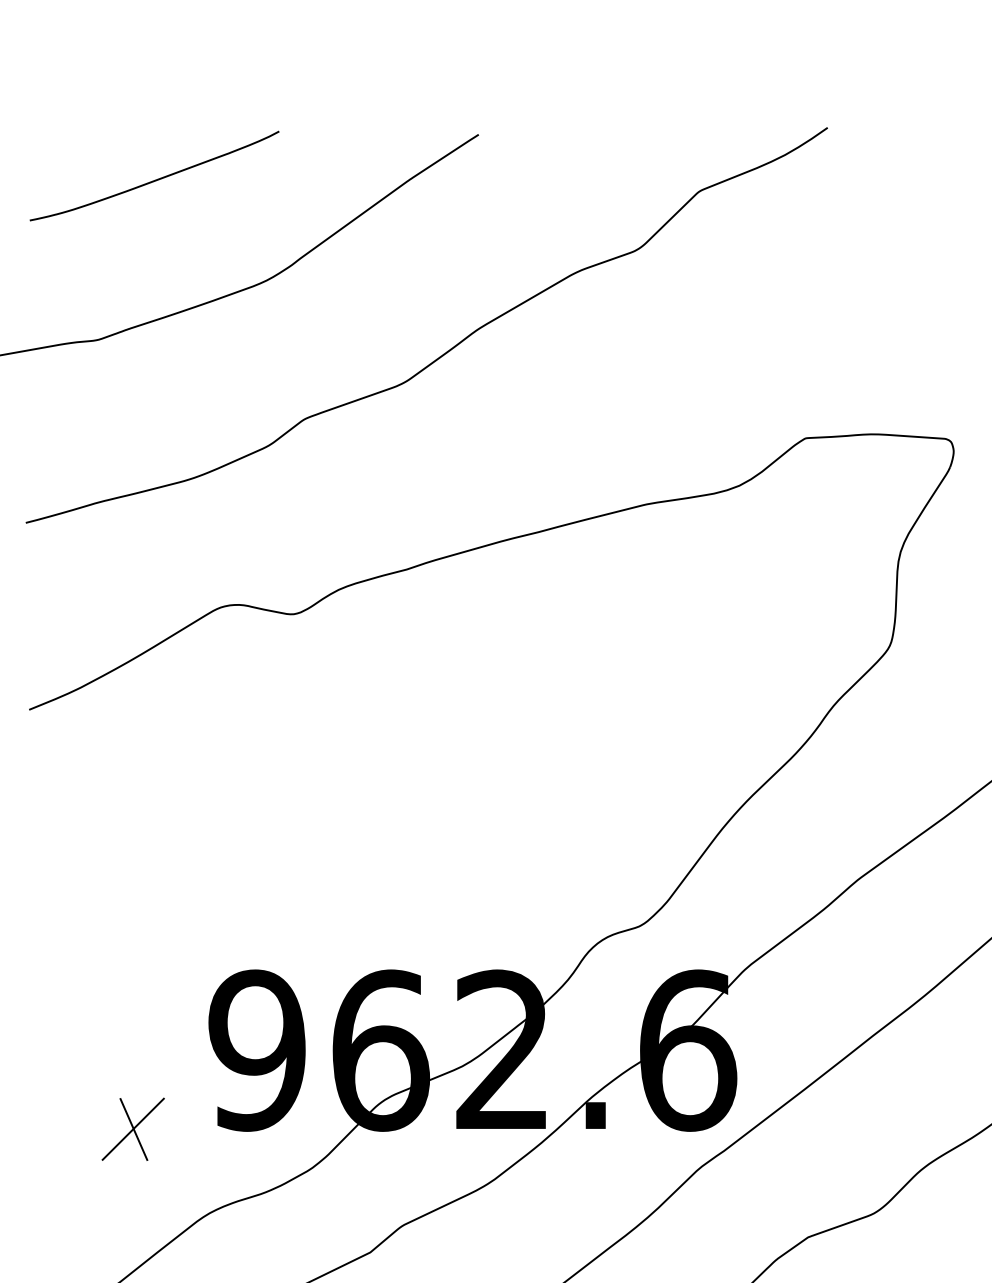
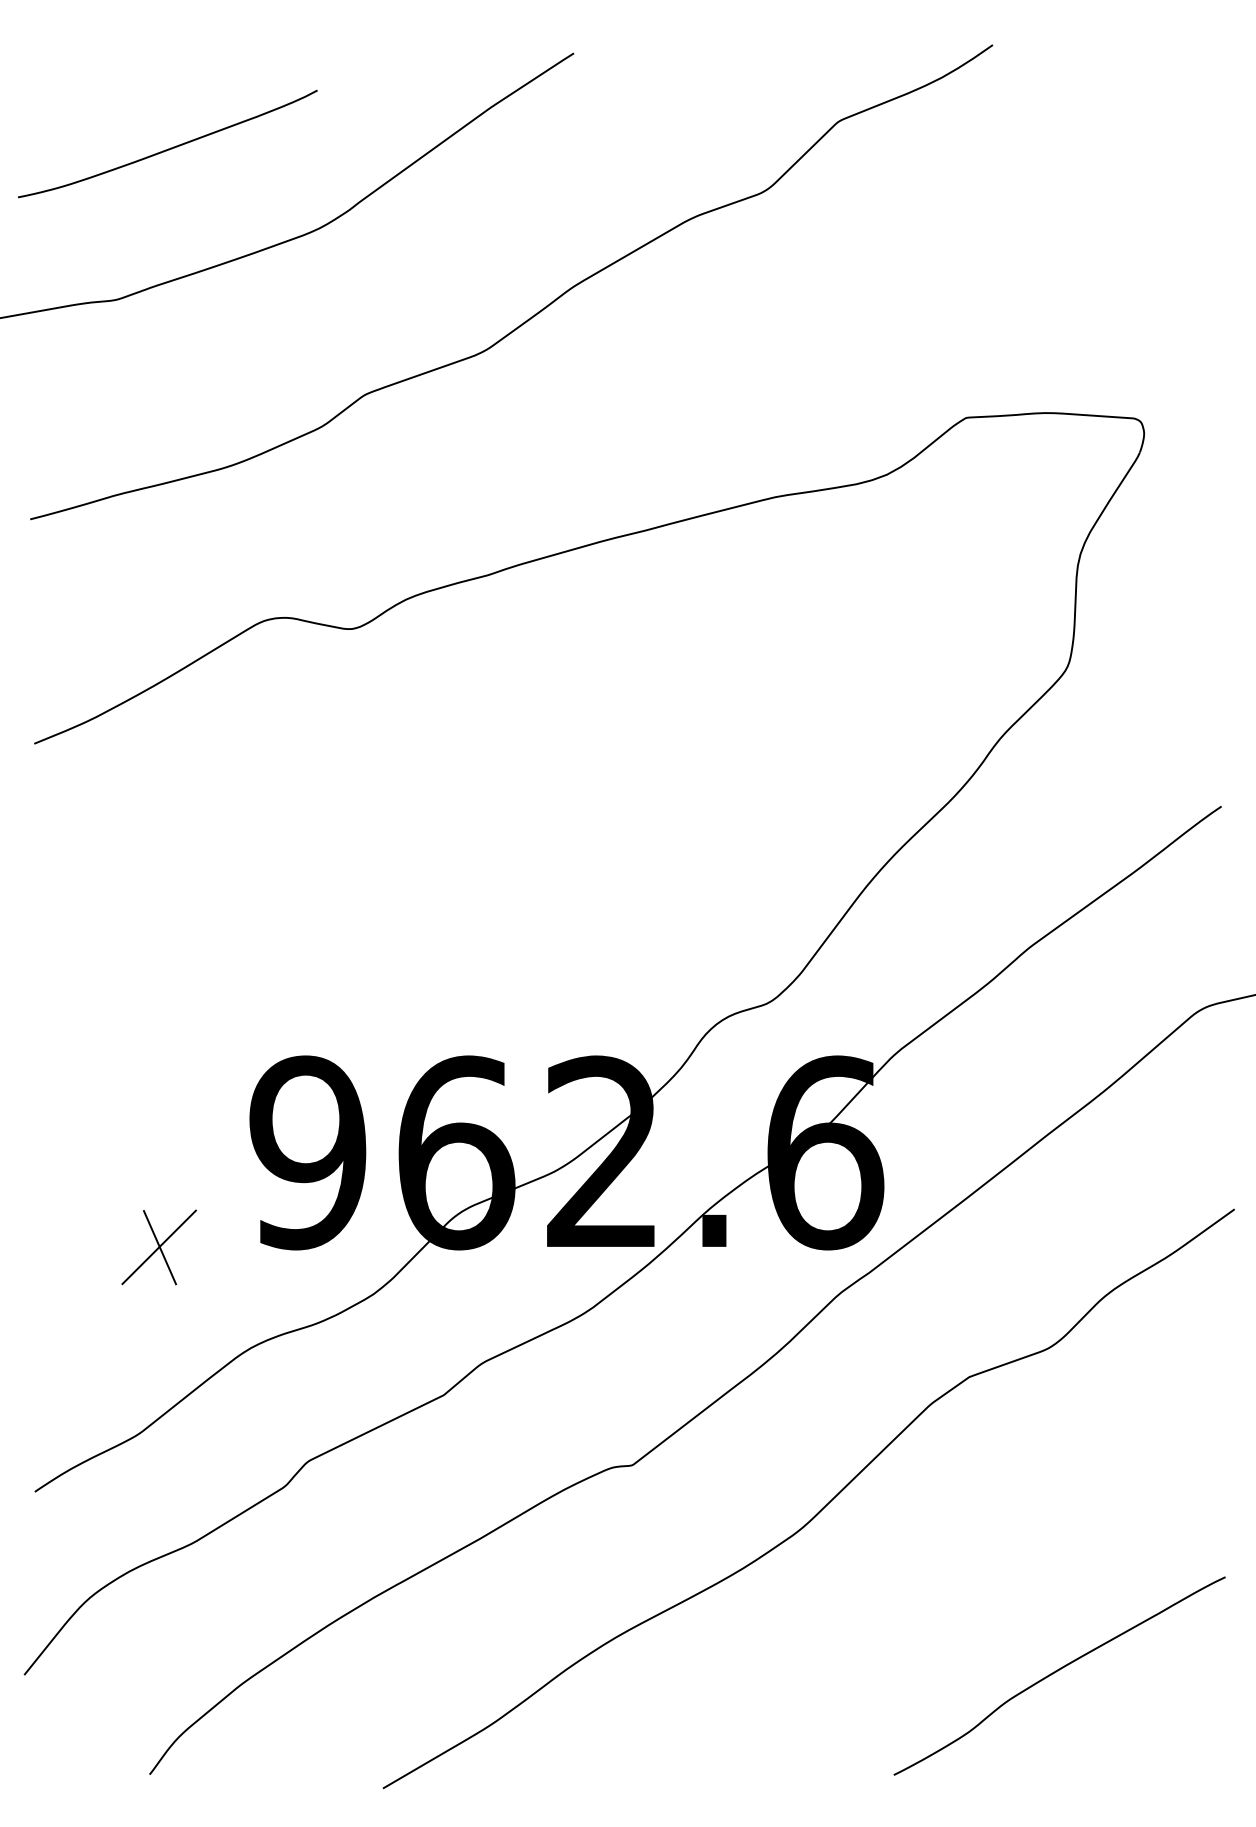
curve: (156, 178) -> (170, 147), moved

